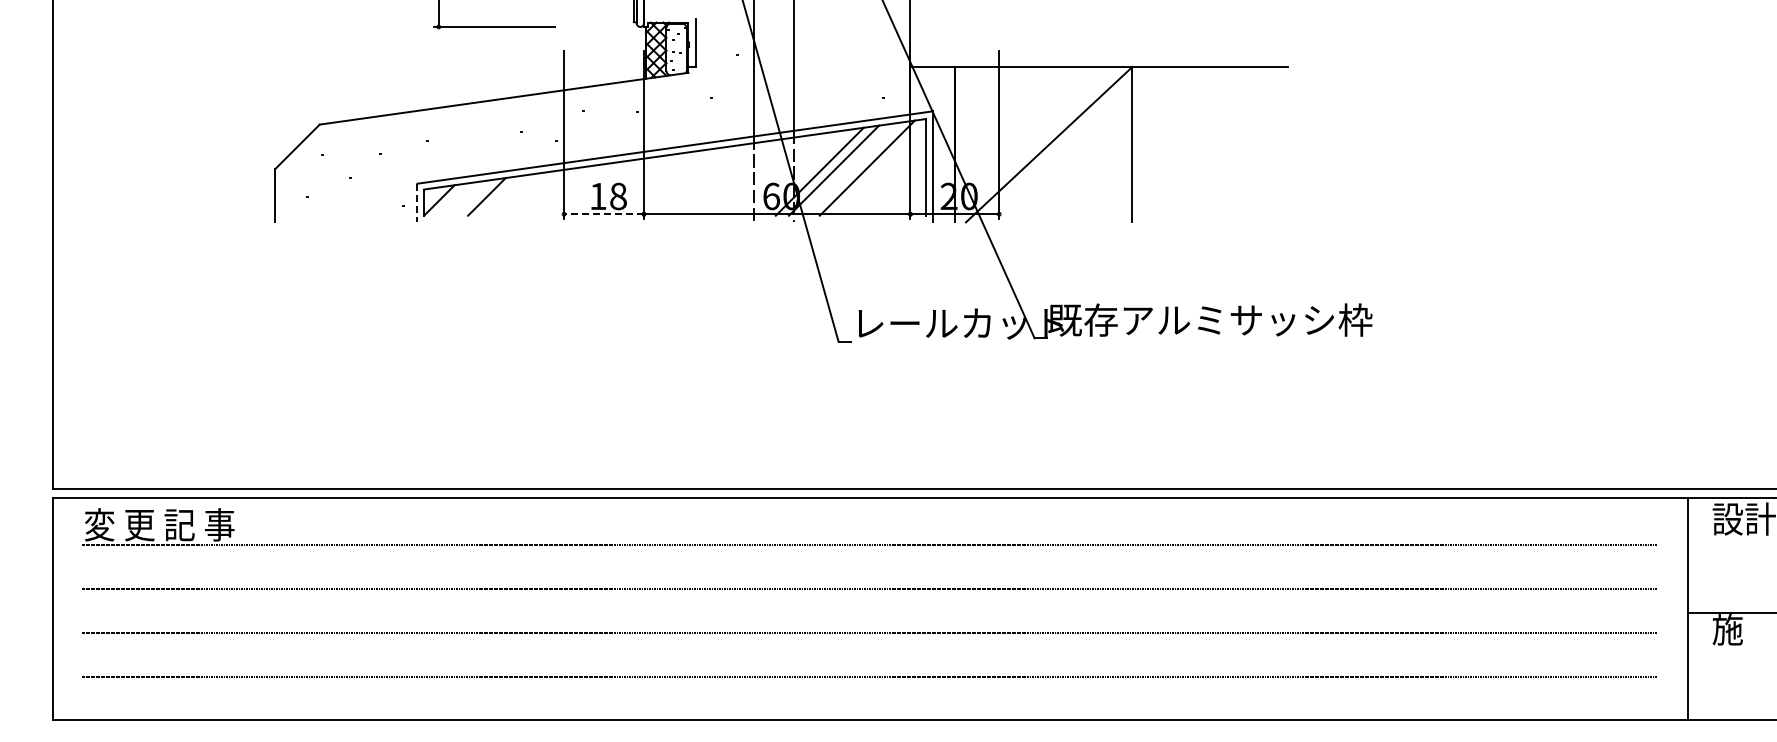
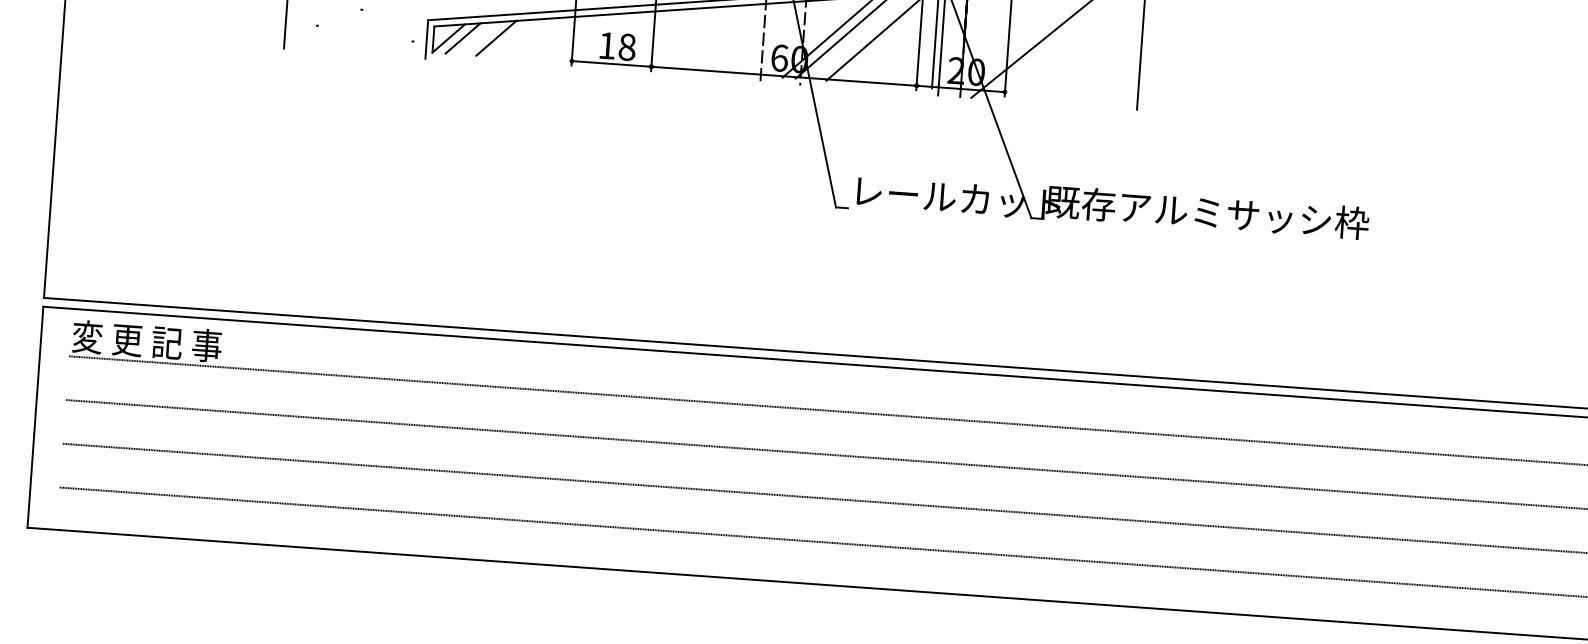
line: (453, 199) -> (462, 38), added
line: (417, 203) -> (426, 39), dashed -> solid
line: (603, 214) -> (611, 64), dashed -> solid

